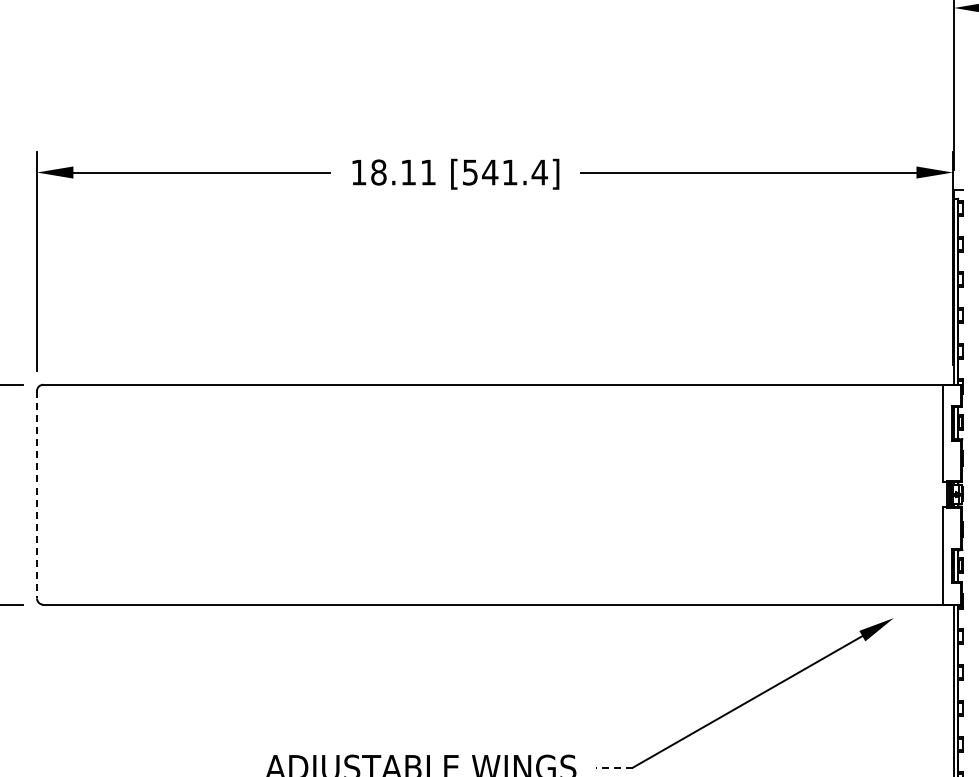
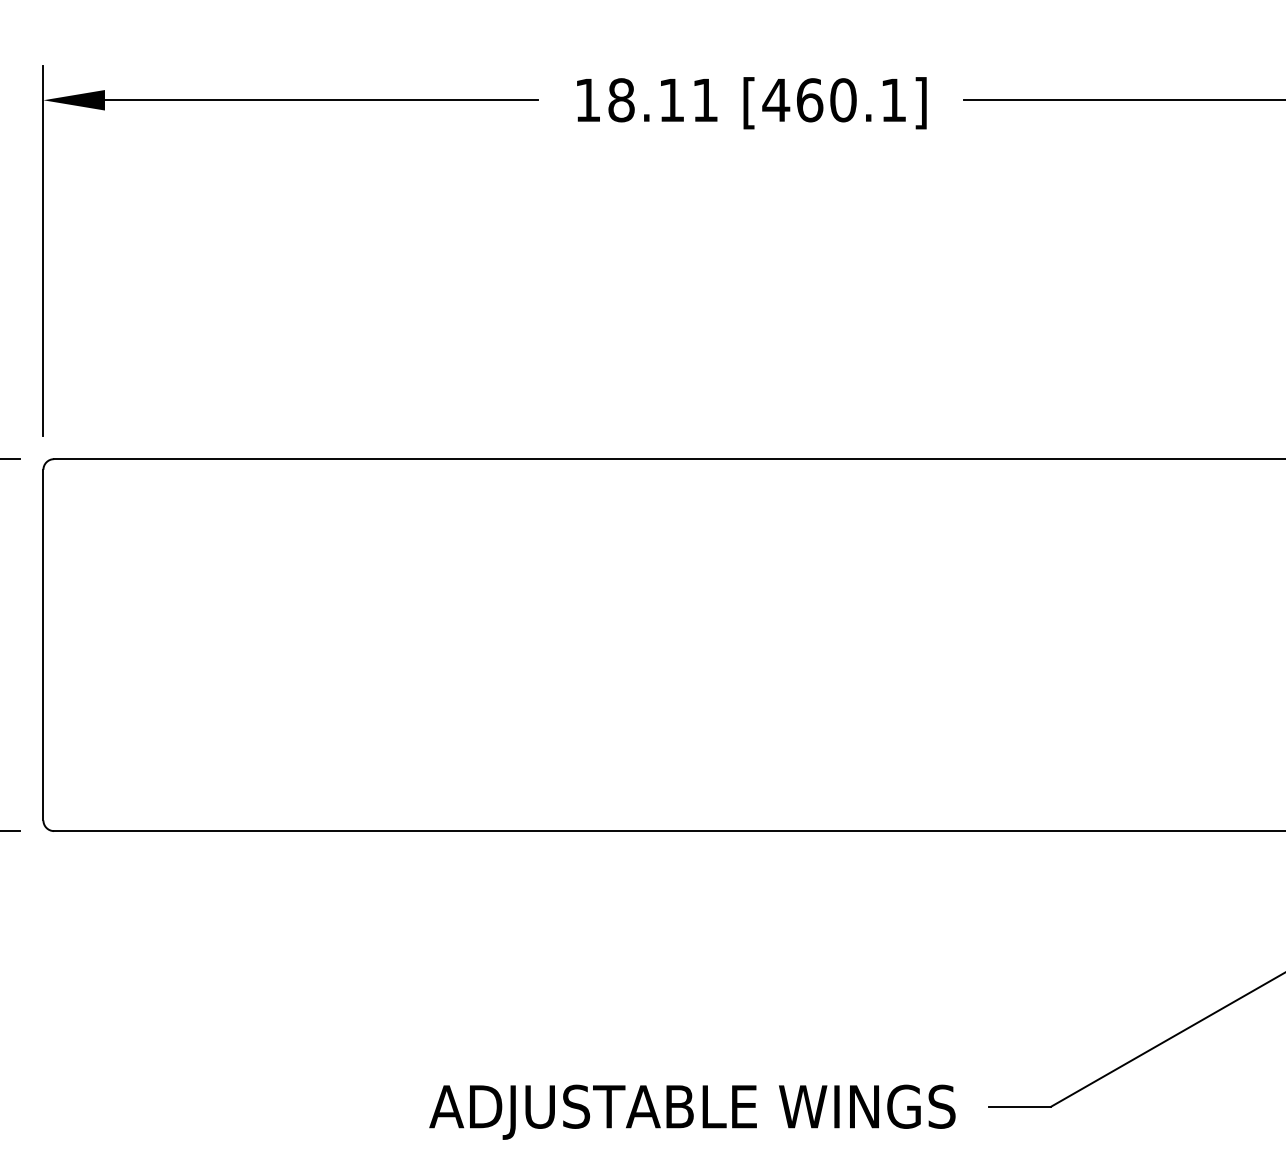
text: (504, 172) -> (833, 100), [541.4] -> [460.1]
line: (37, 494) -> (44, 644), dashed -> solid
line: (614, 767) -> (1019, 1106), dashed -> solid

